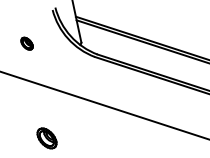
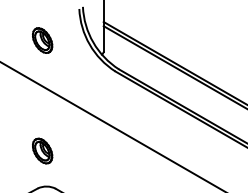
part: (26, 43) -> (42, 40), size x1.67

